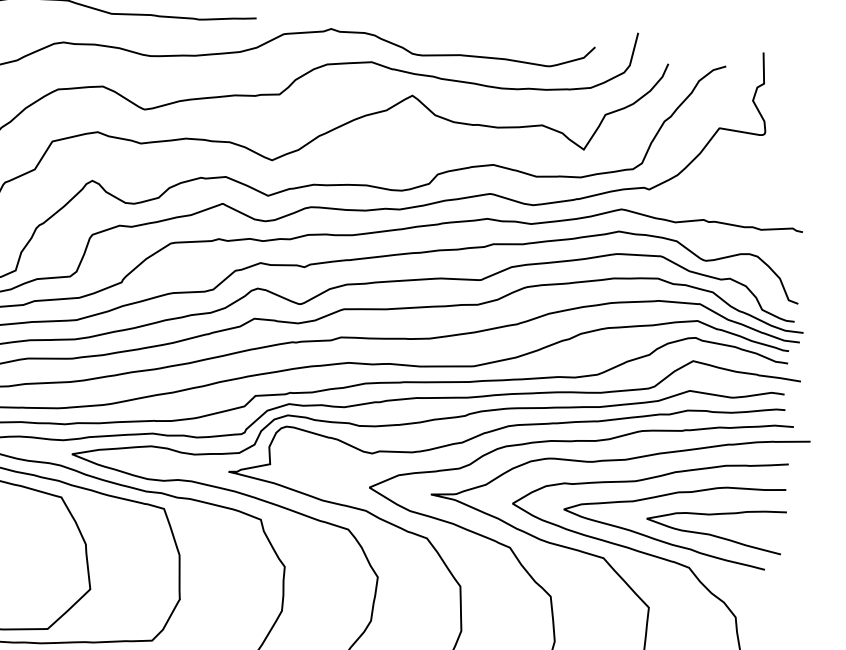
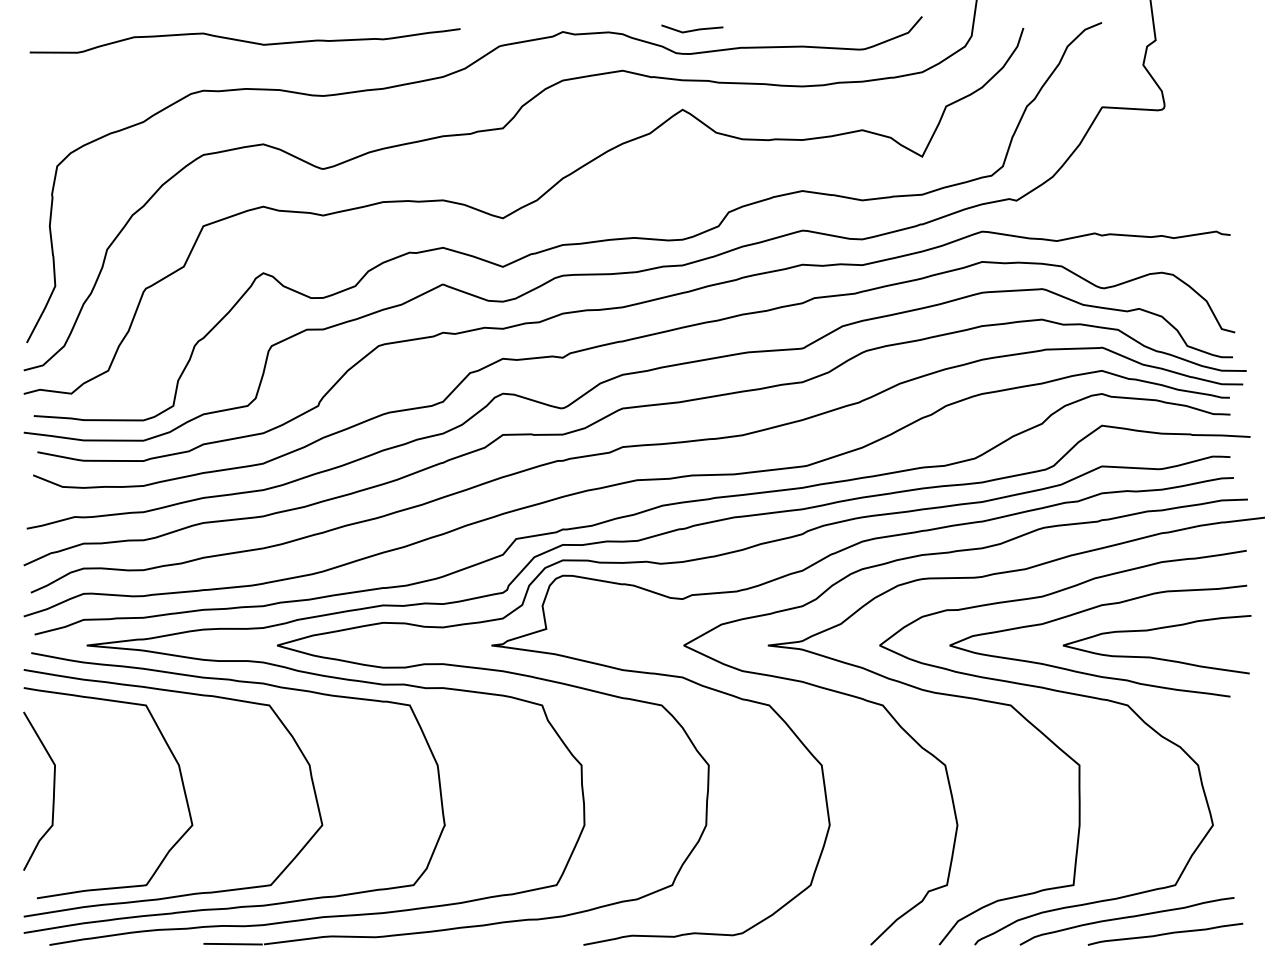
line: (426, 37) -> (692, 29), added

